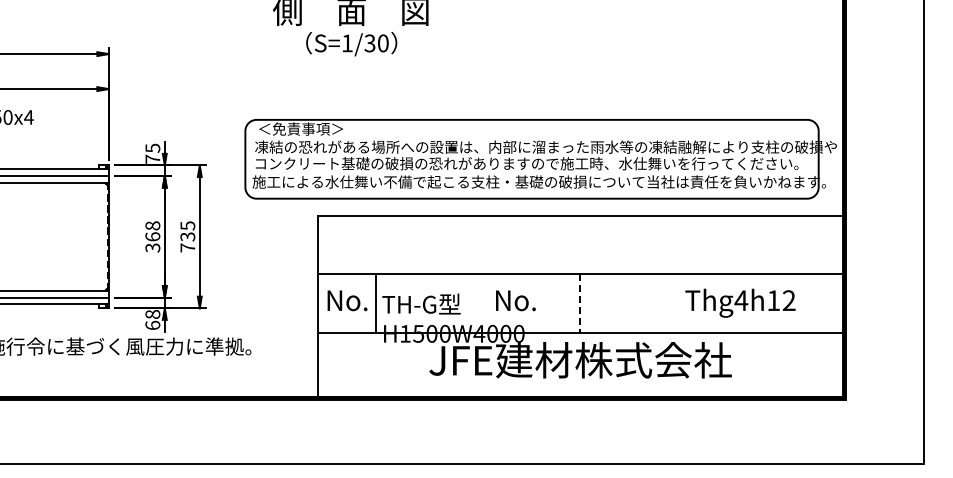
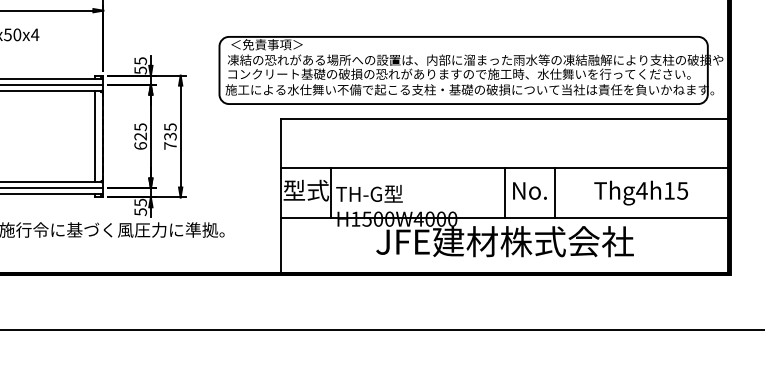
text: (152, 158) -> (140, 69), 75 -> 55
line: (99, 236) -> (95, 136), added
text: (152, 236) -> (140, 136), 368 -> 625
text: (346, 300) -> (305, 190), No. -> 型式
text: (515, 300) -> (529, 190), moved
text: (788, 300) -> (682, 190), Thg4h12 -> Thg4h15
line: (580, 303) -> (504, 193), dashed -> solid
line: (638, 303) -> (554, 193), added
text: (152, 319) -> (140, 206), 68 -> 55

